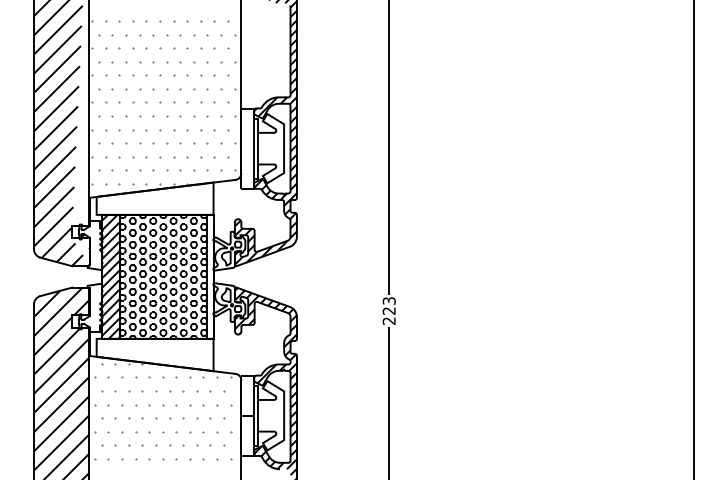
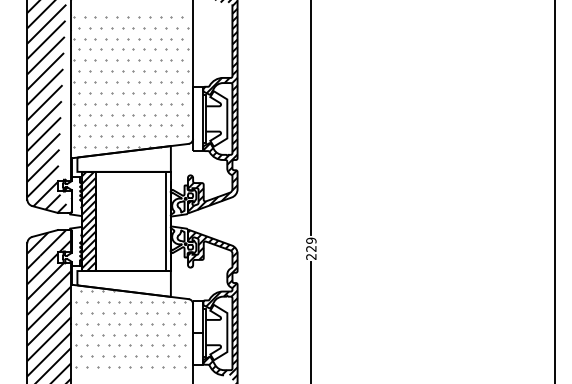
hatch: (163, 276) -> (130, 221), removed
text: (388, 300) -> (310, 240), 223 -> 229

